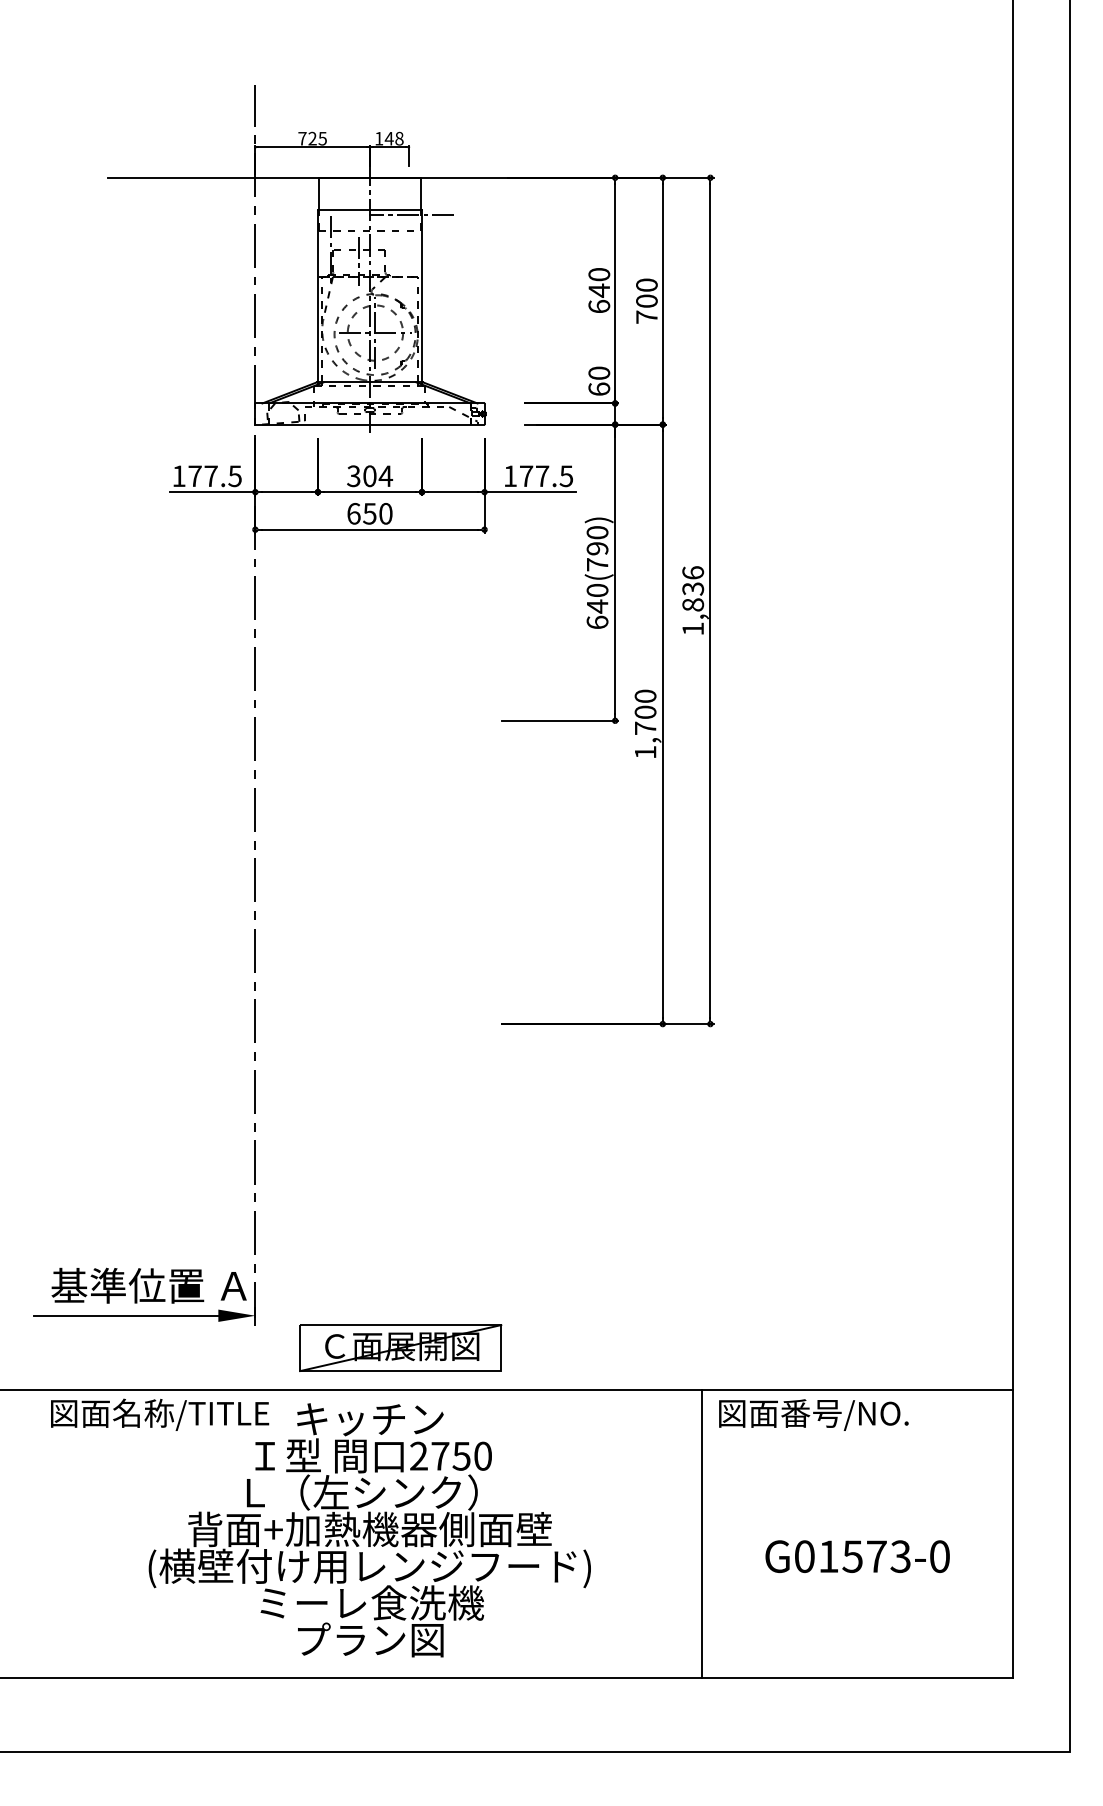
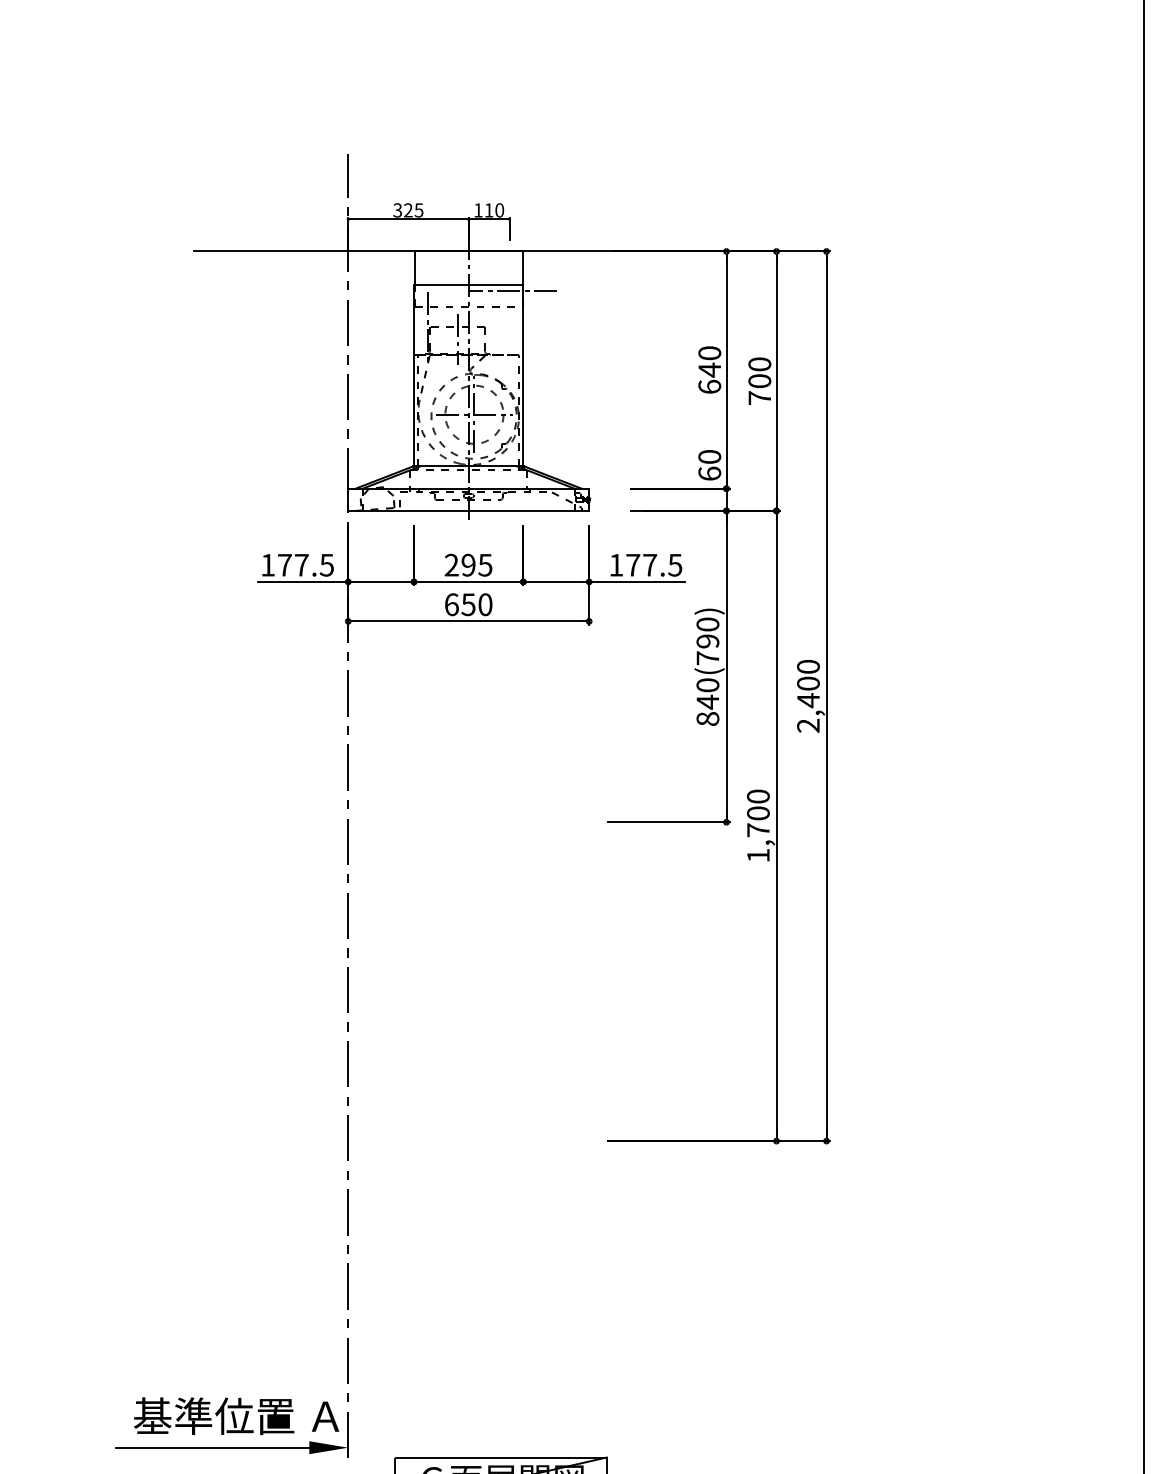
text: (302, 138) -> (397, 210), 725 -> 325
text: (393, 138) -> (493, 210), 148 -> 110
text: (370, 476) -> (469, 565), 304 -> 295
text: (693, 600) -> (808, 695), 1,836 -> 2,400
text: (597, 622) -> (707, 718), 640(790) -> 840(790)

